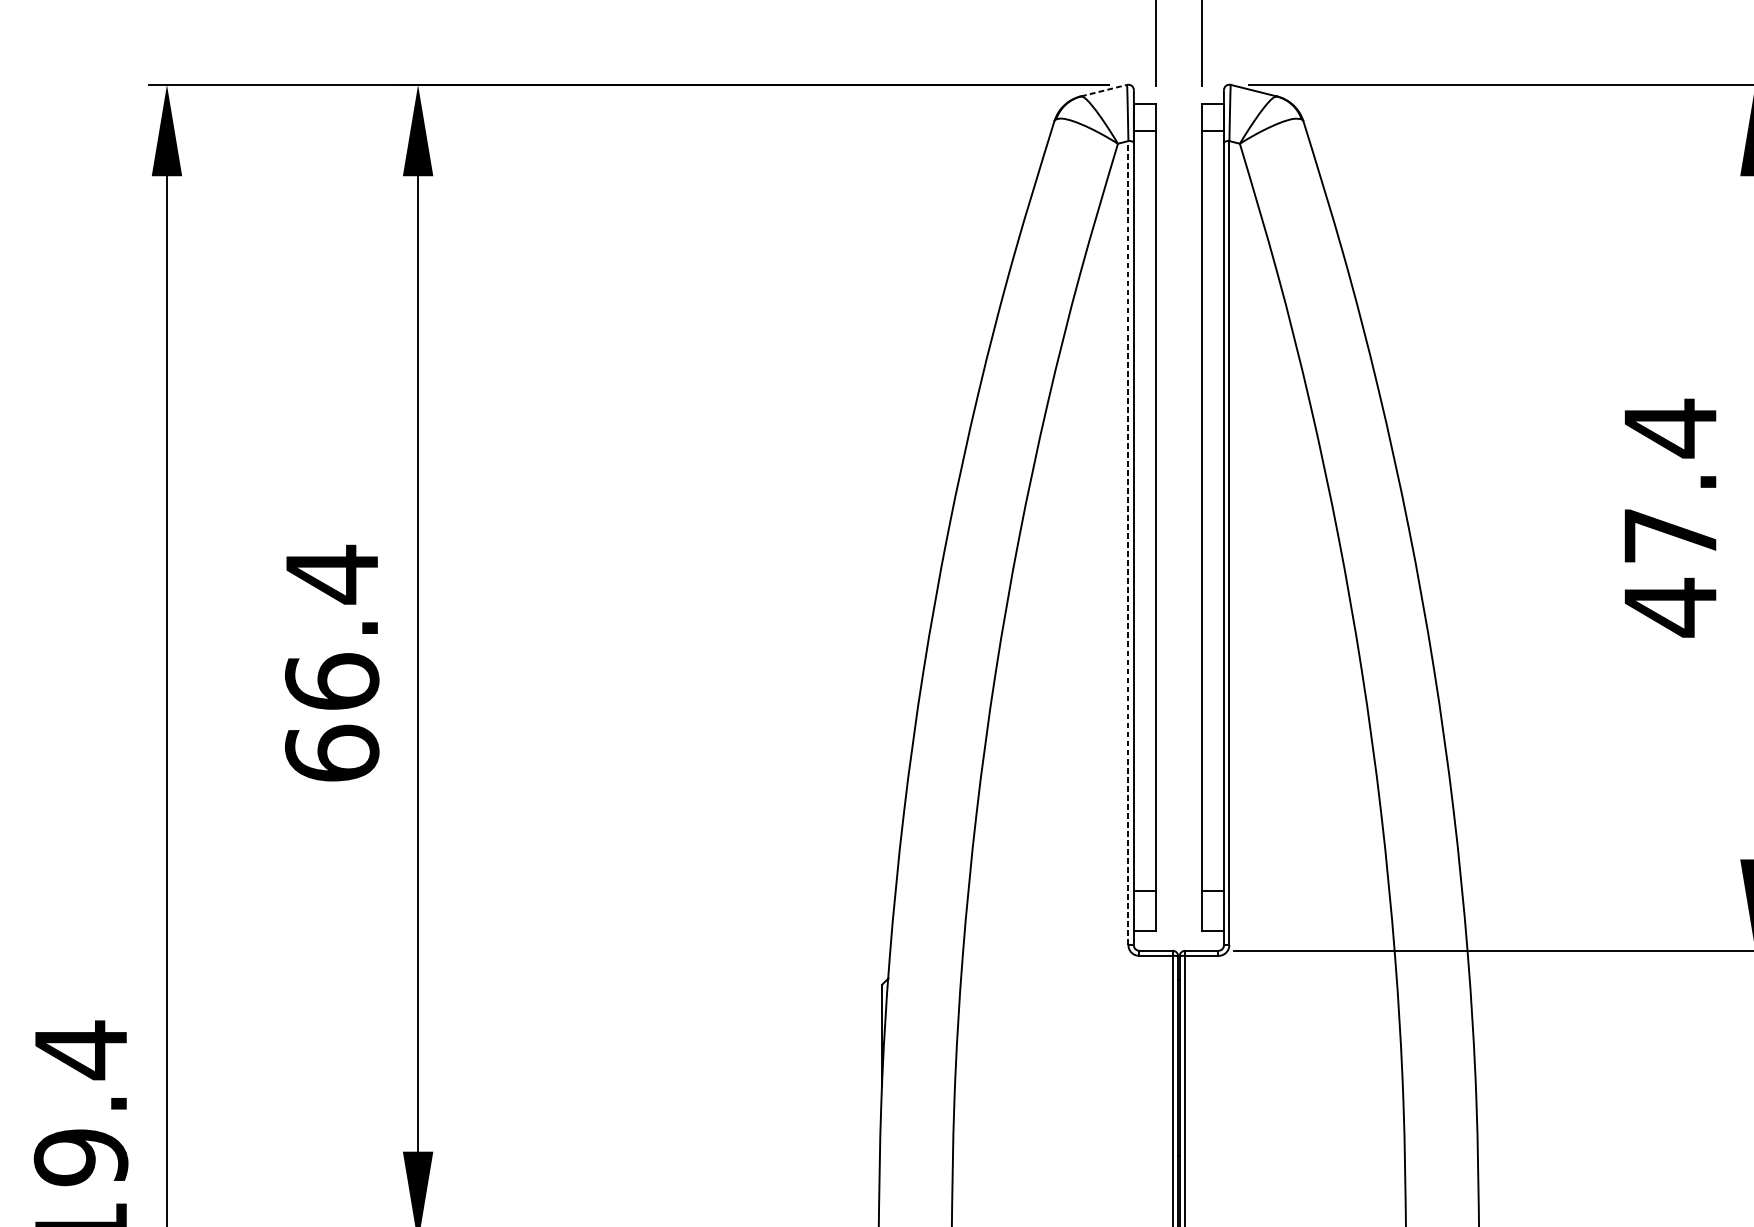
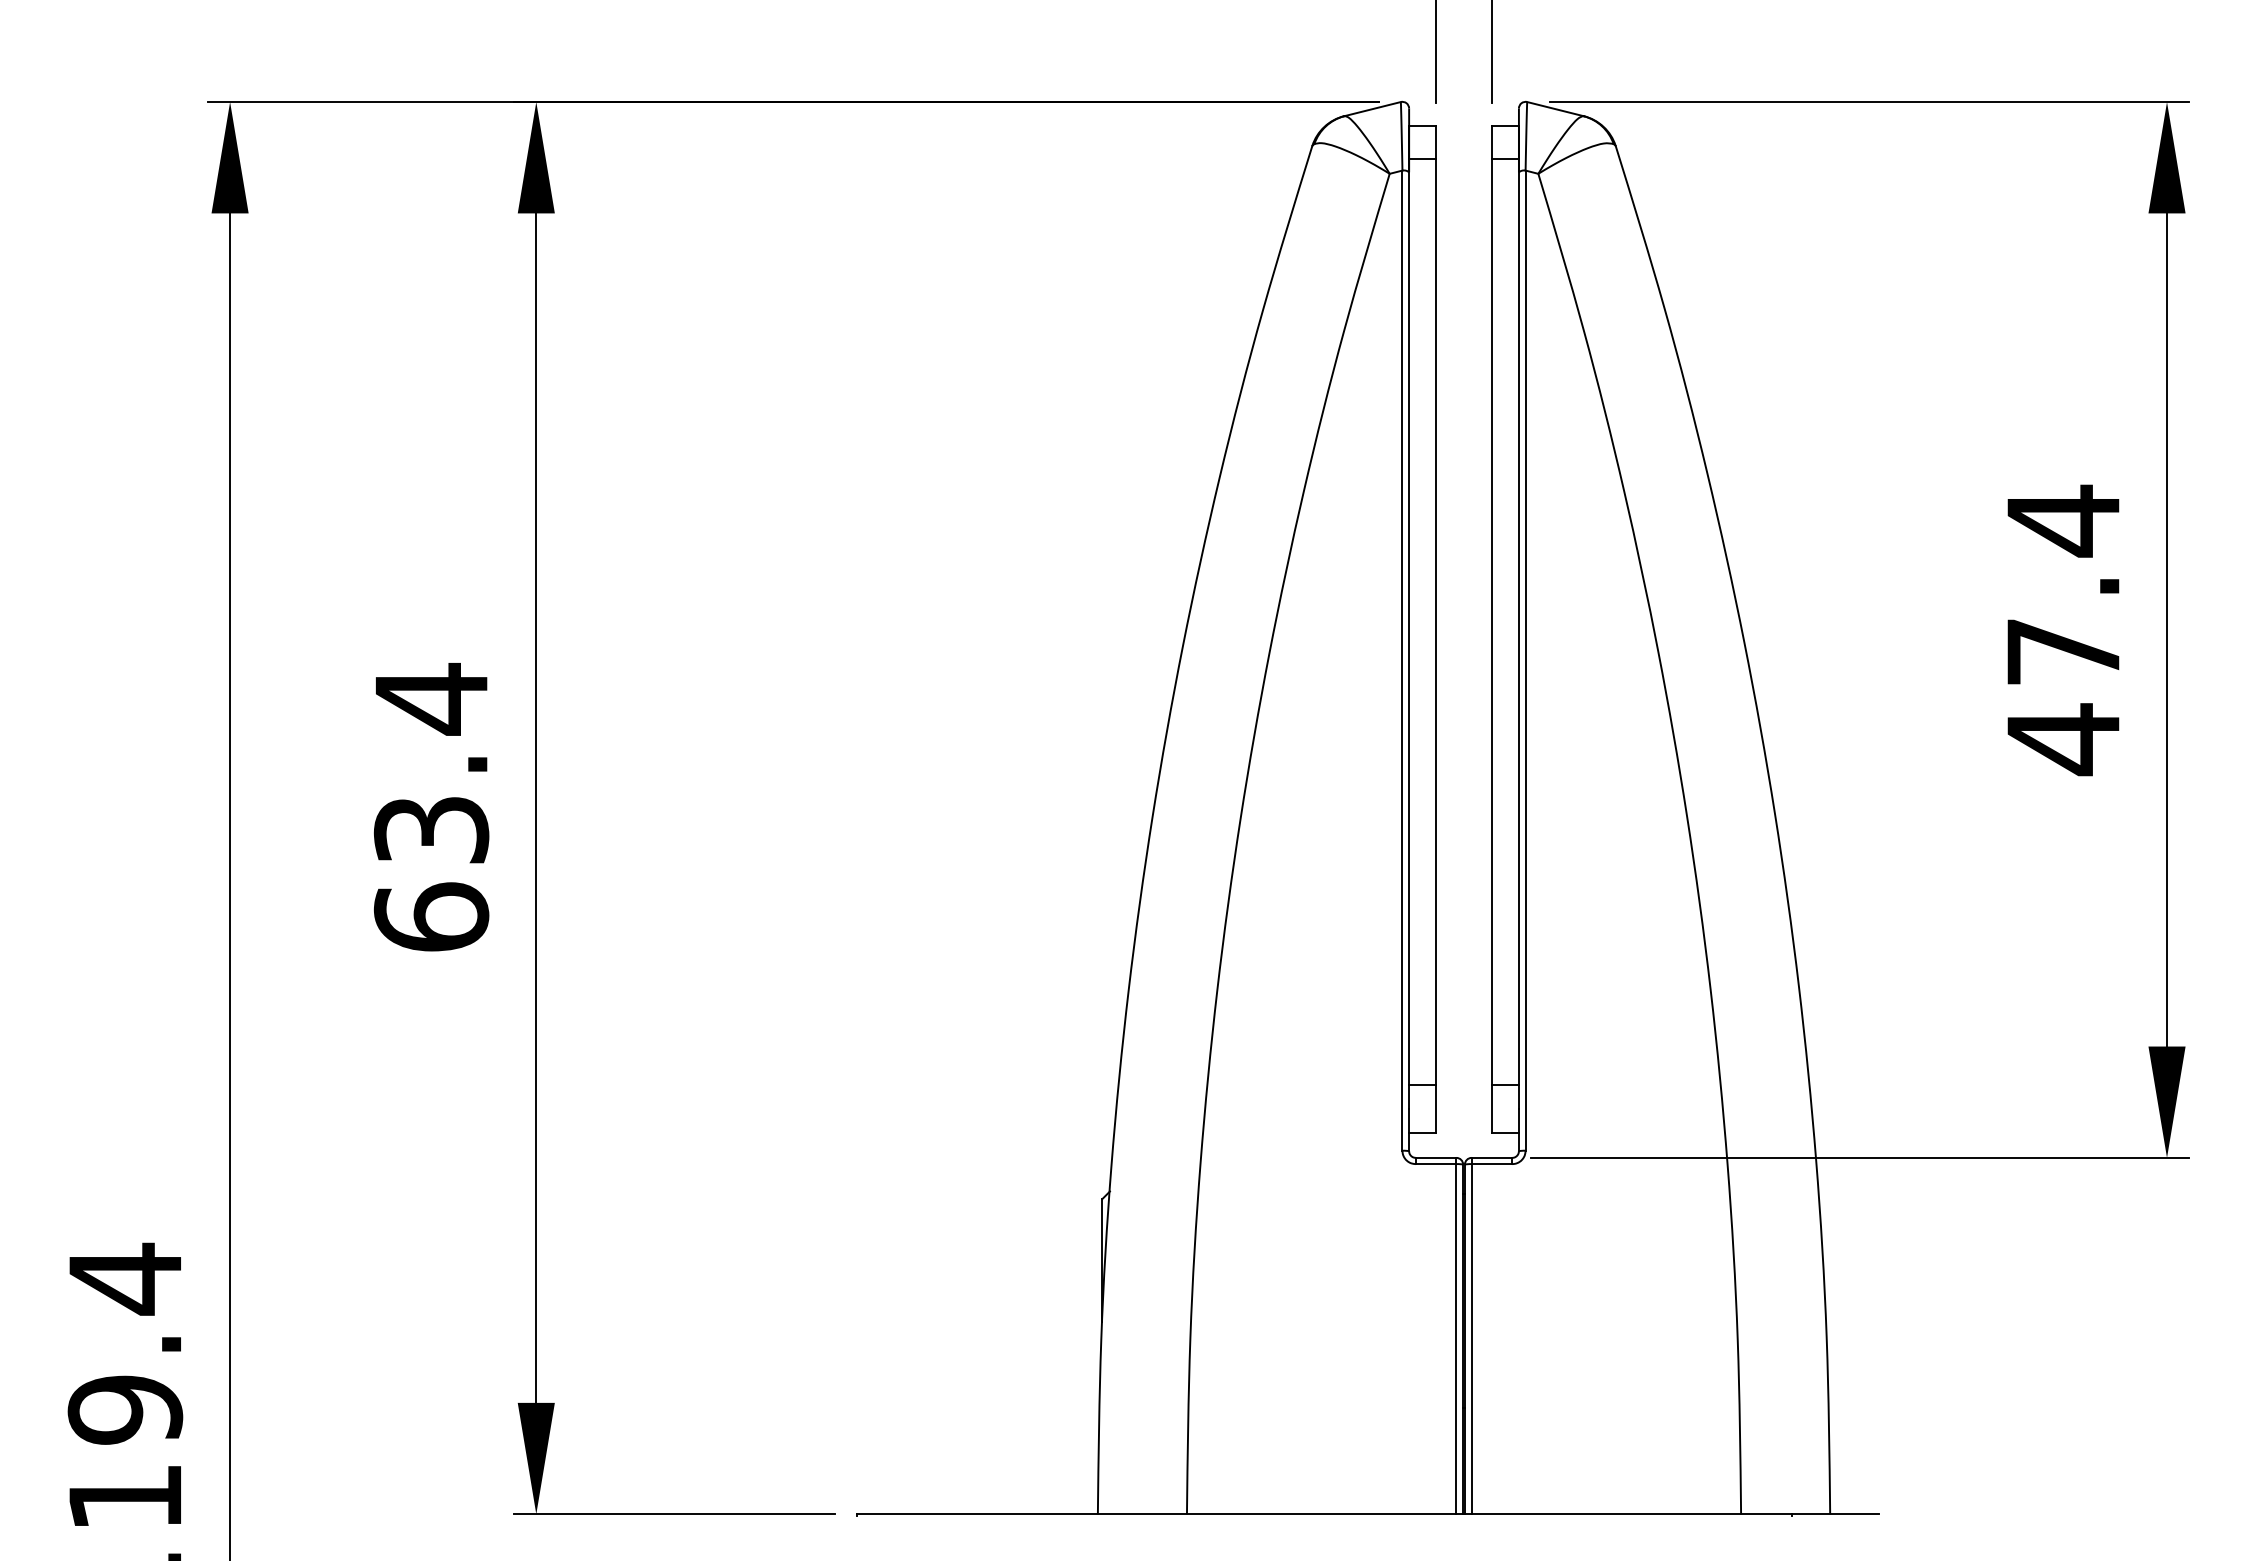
line: (1103, 90) -> (1372, 109), dashed -> solid
line: (1128, 542) -> (1402, 660), dashed -> solid
text: (332, 680) -> (431, 828), 66.4 -> 63.4

